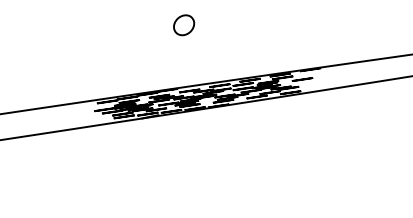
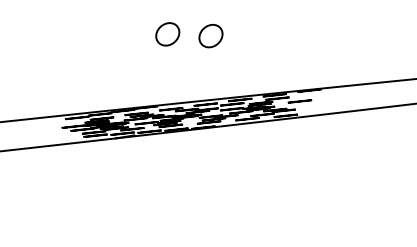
part: (222, 25) -> (211, 36), added

